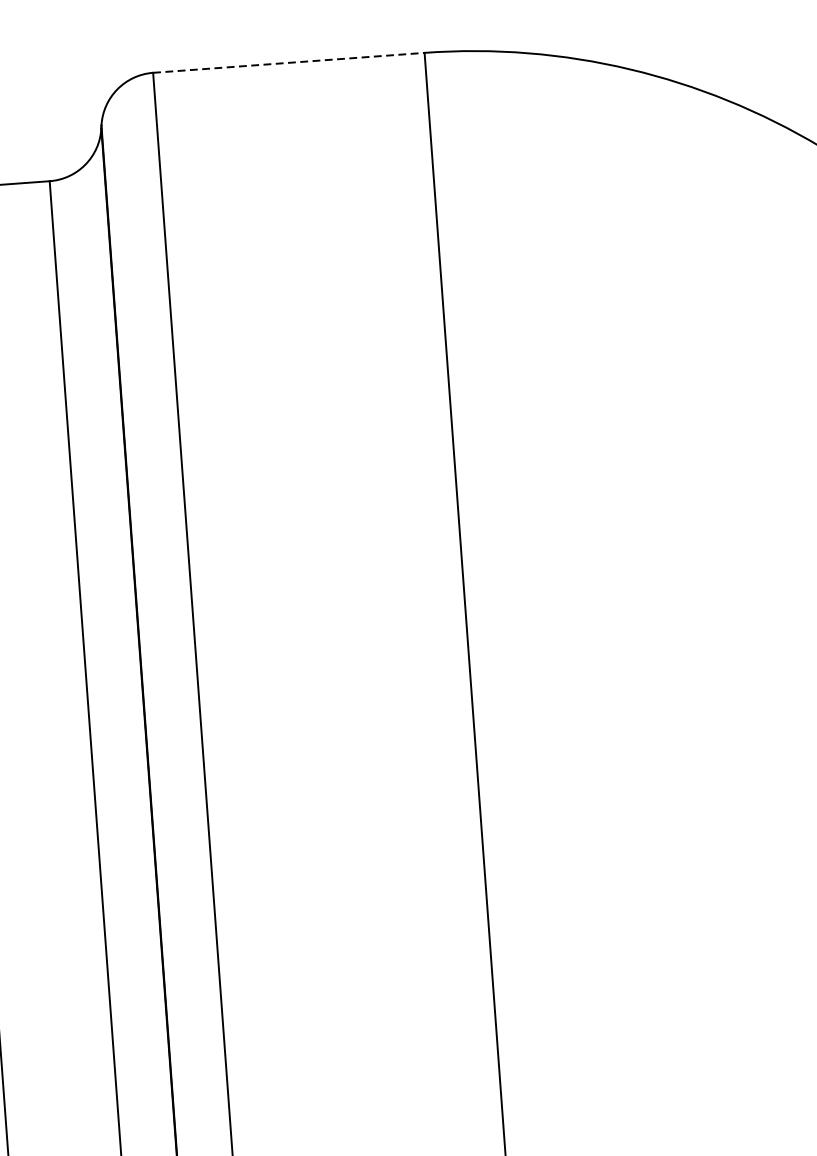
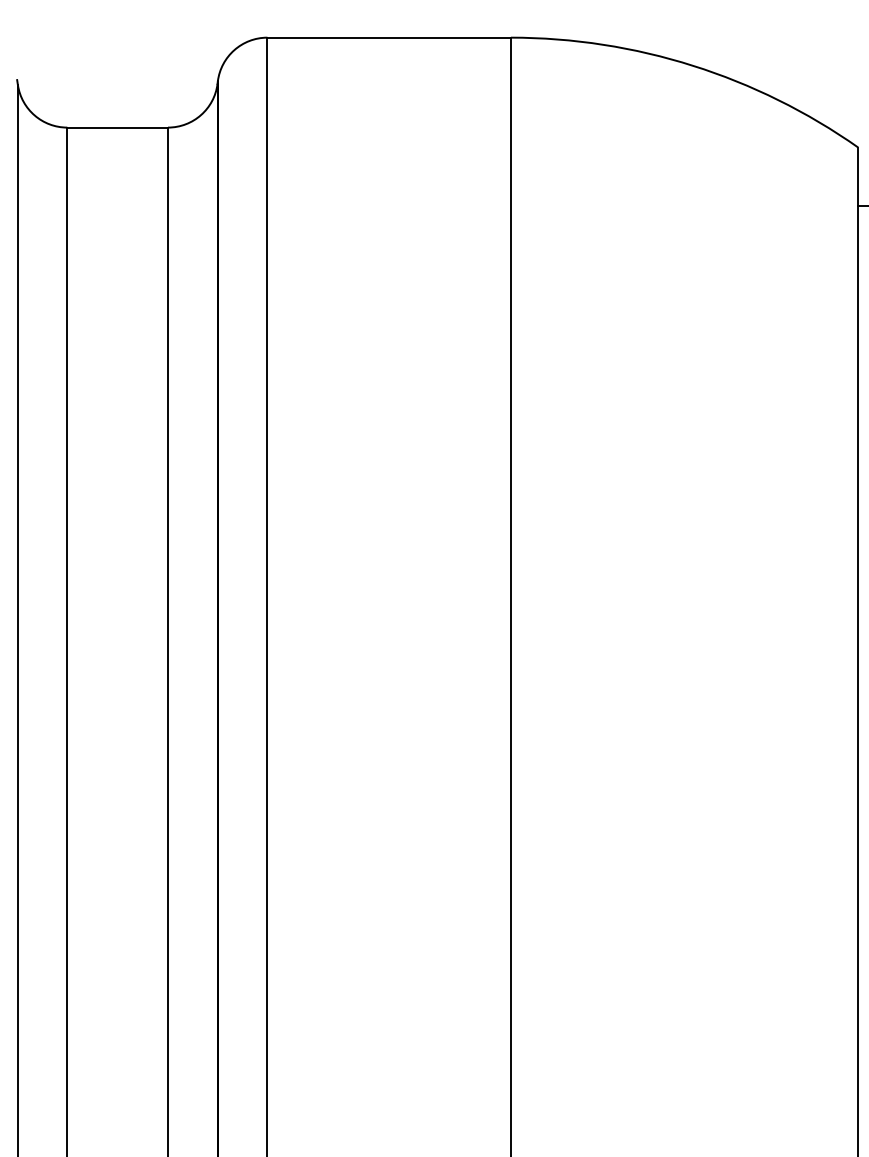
line: (289, 62) -> (389, 37), dashed -> solid

